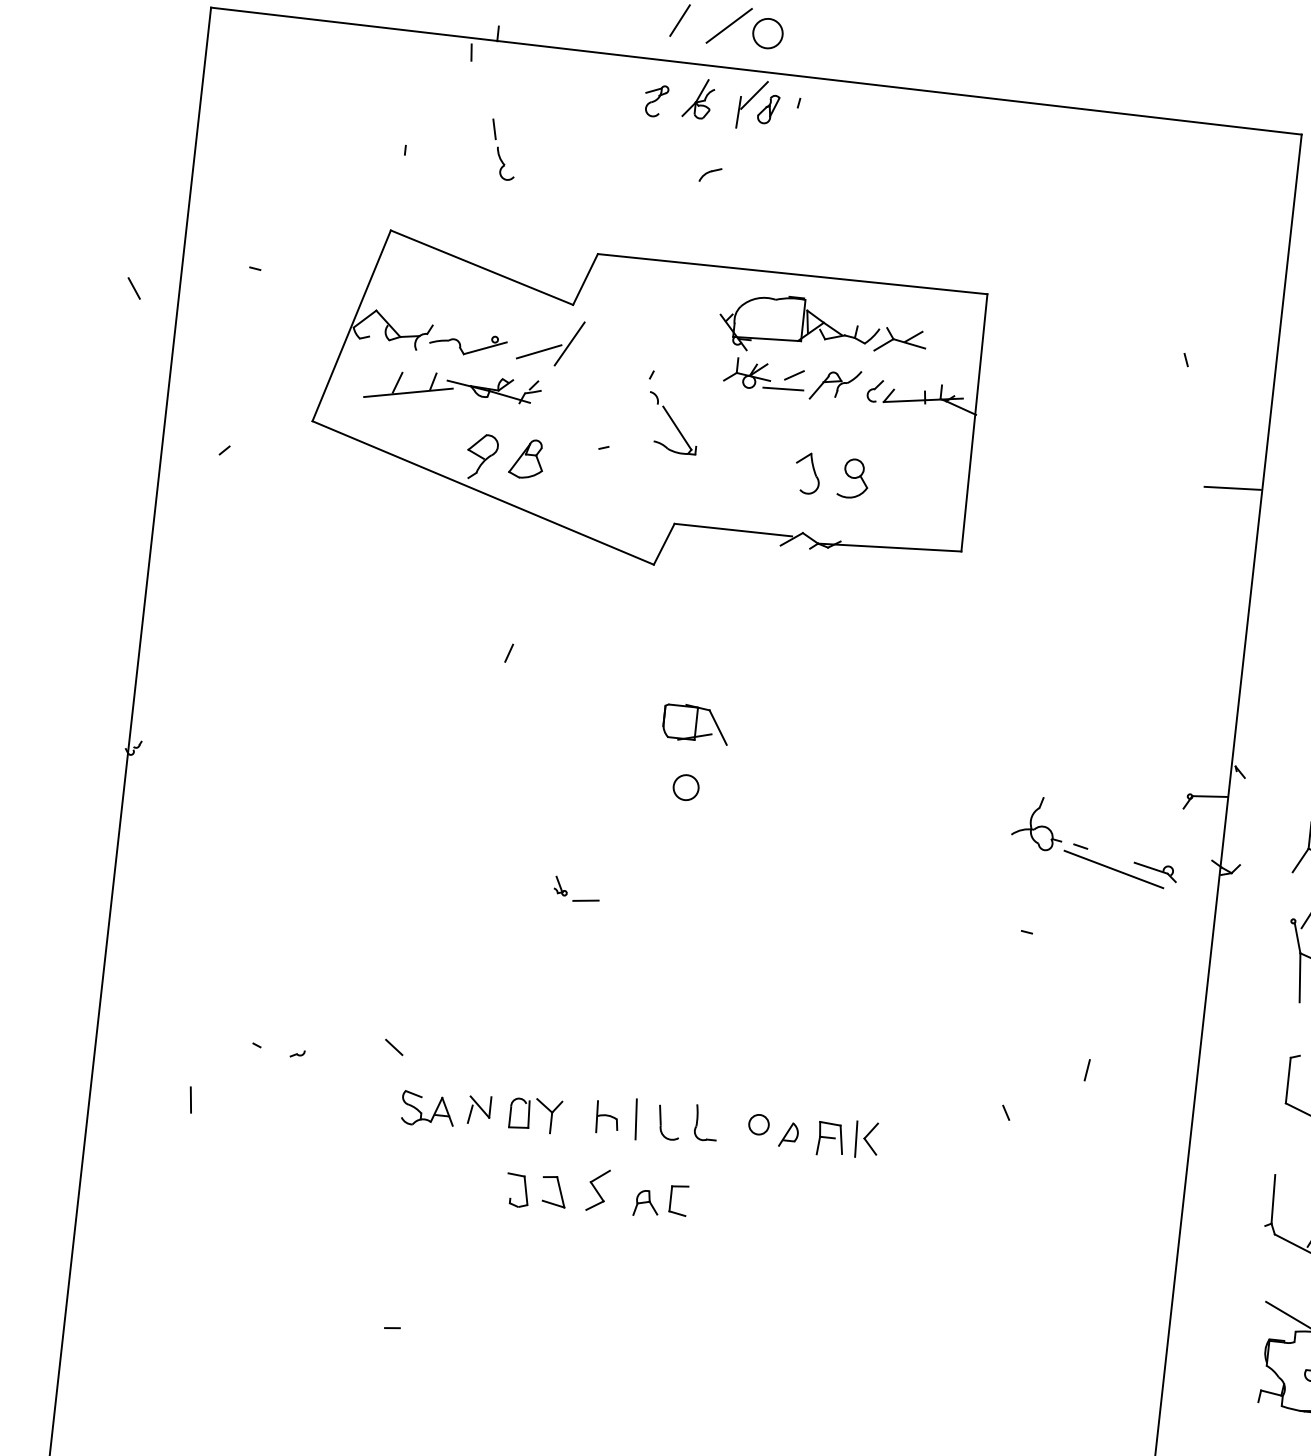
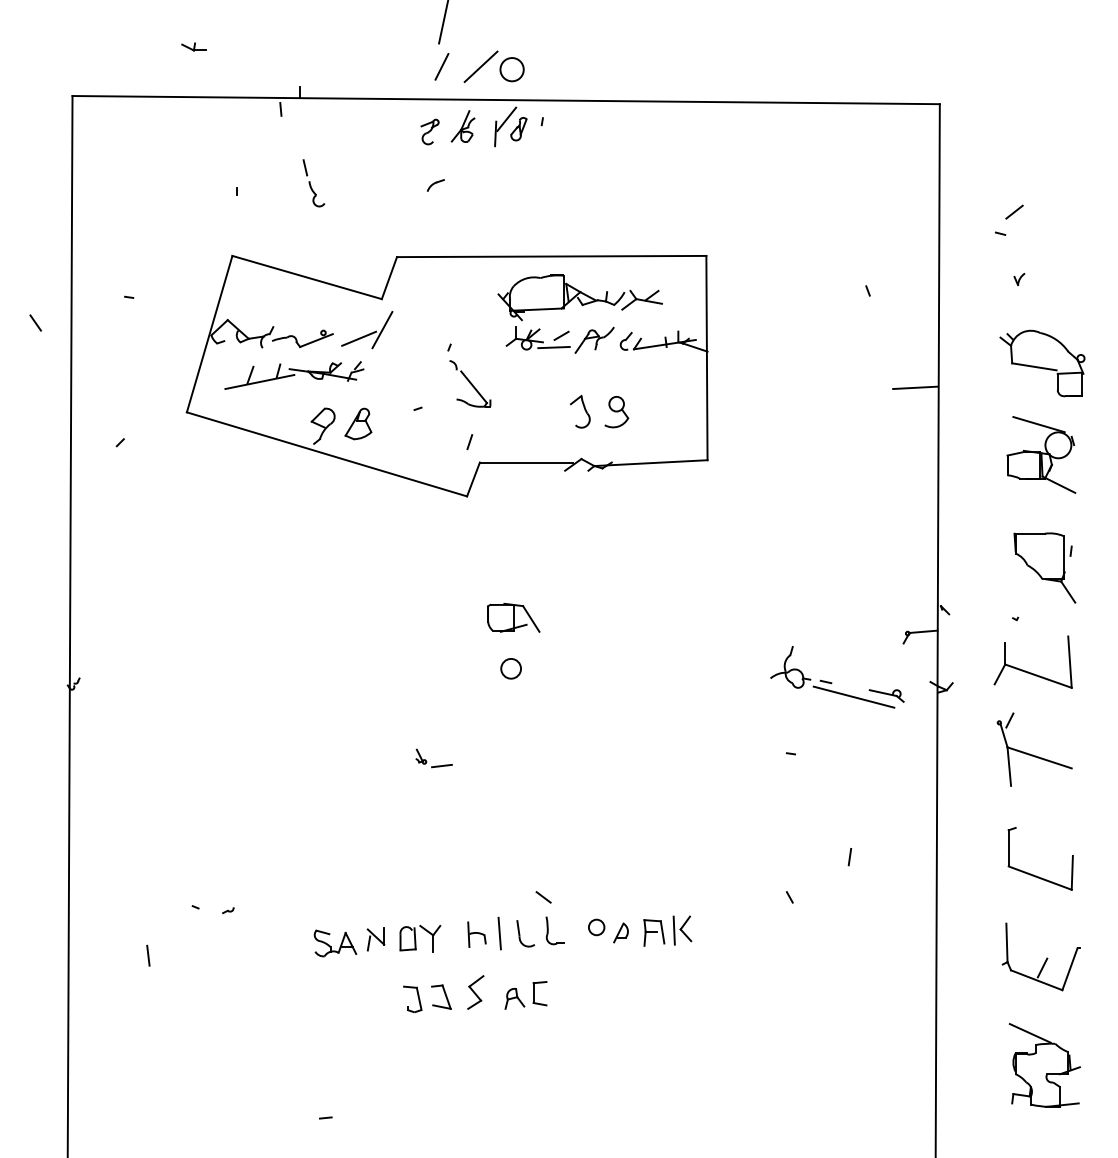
part: (710, 174) -> (435, 185), moved
line: (508, 653) -> (469, 442), moved
line: (394, 1047) -> (543, 897), moved

